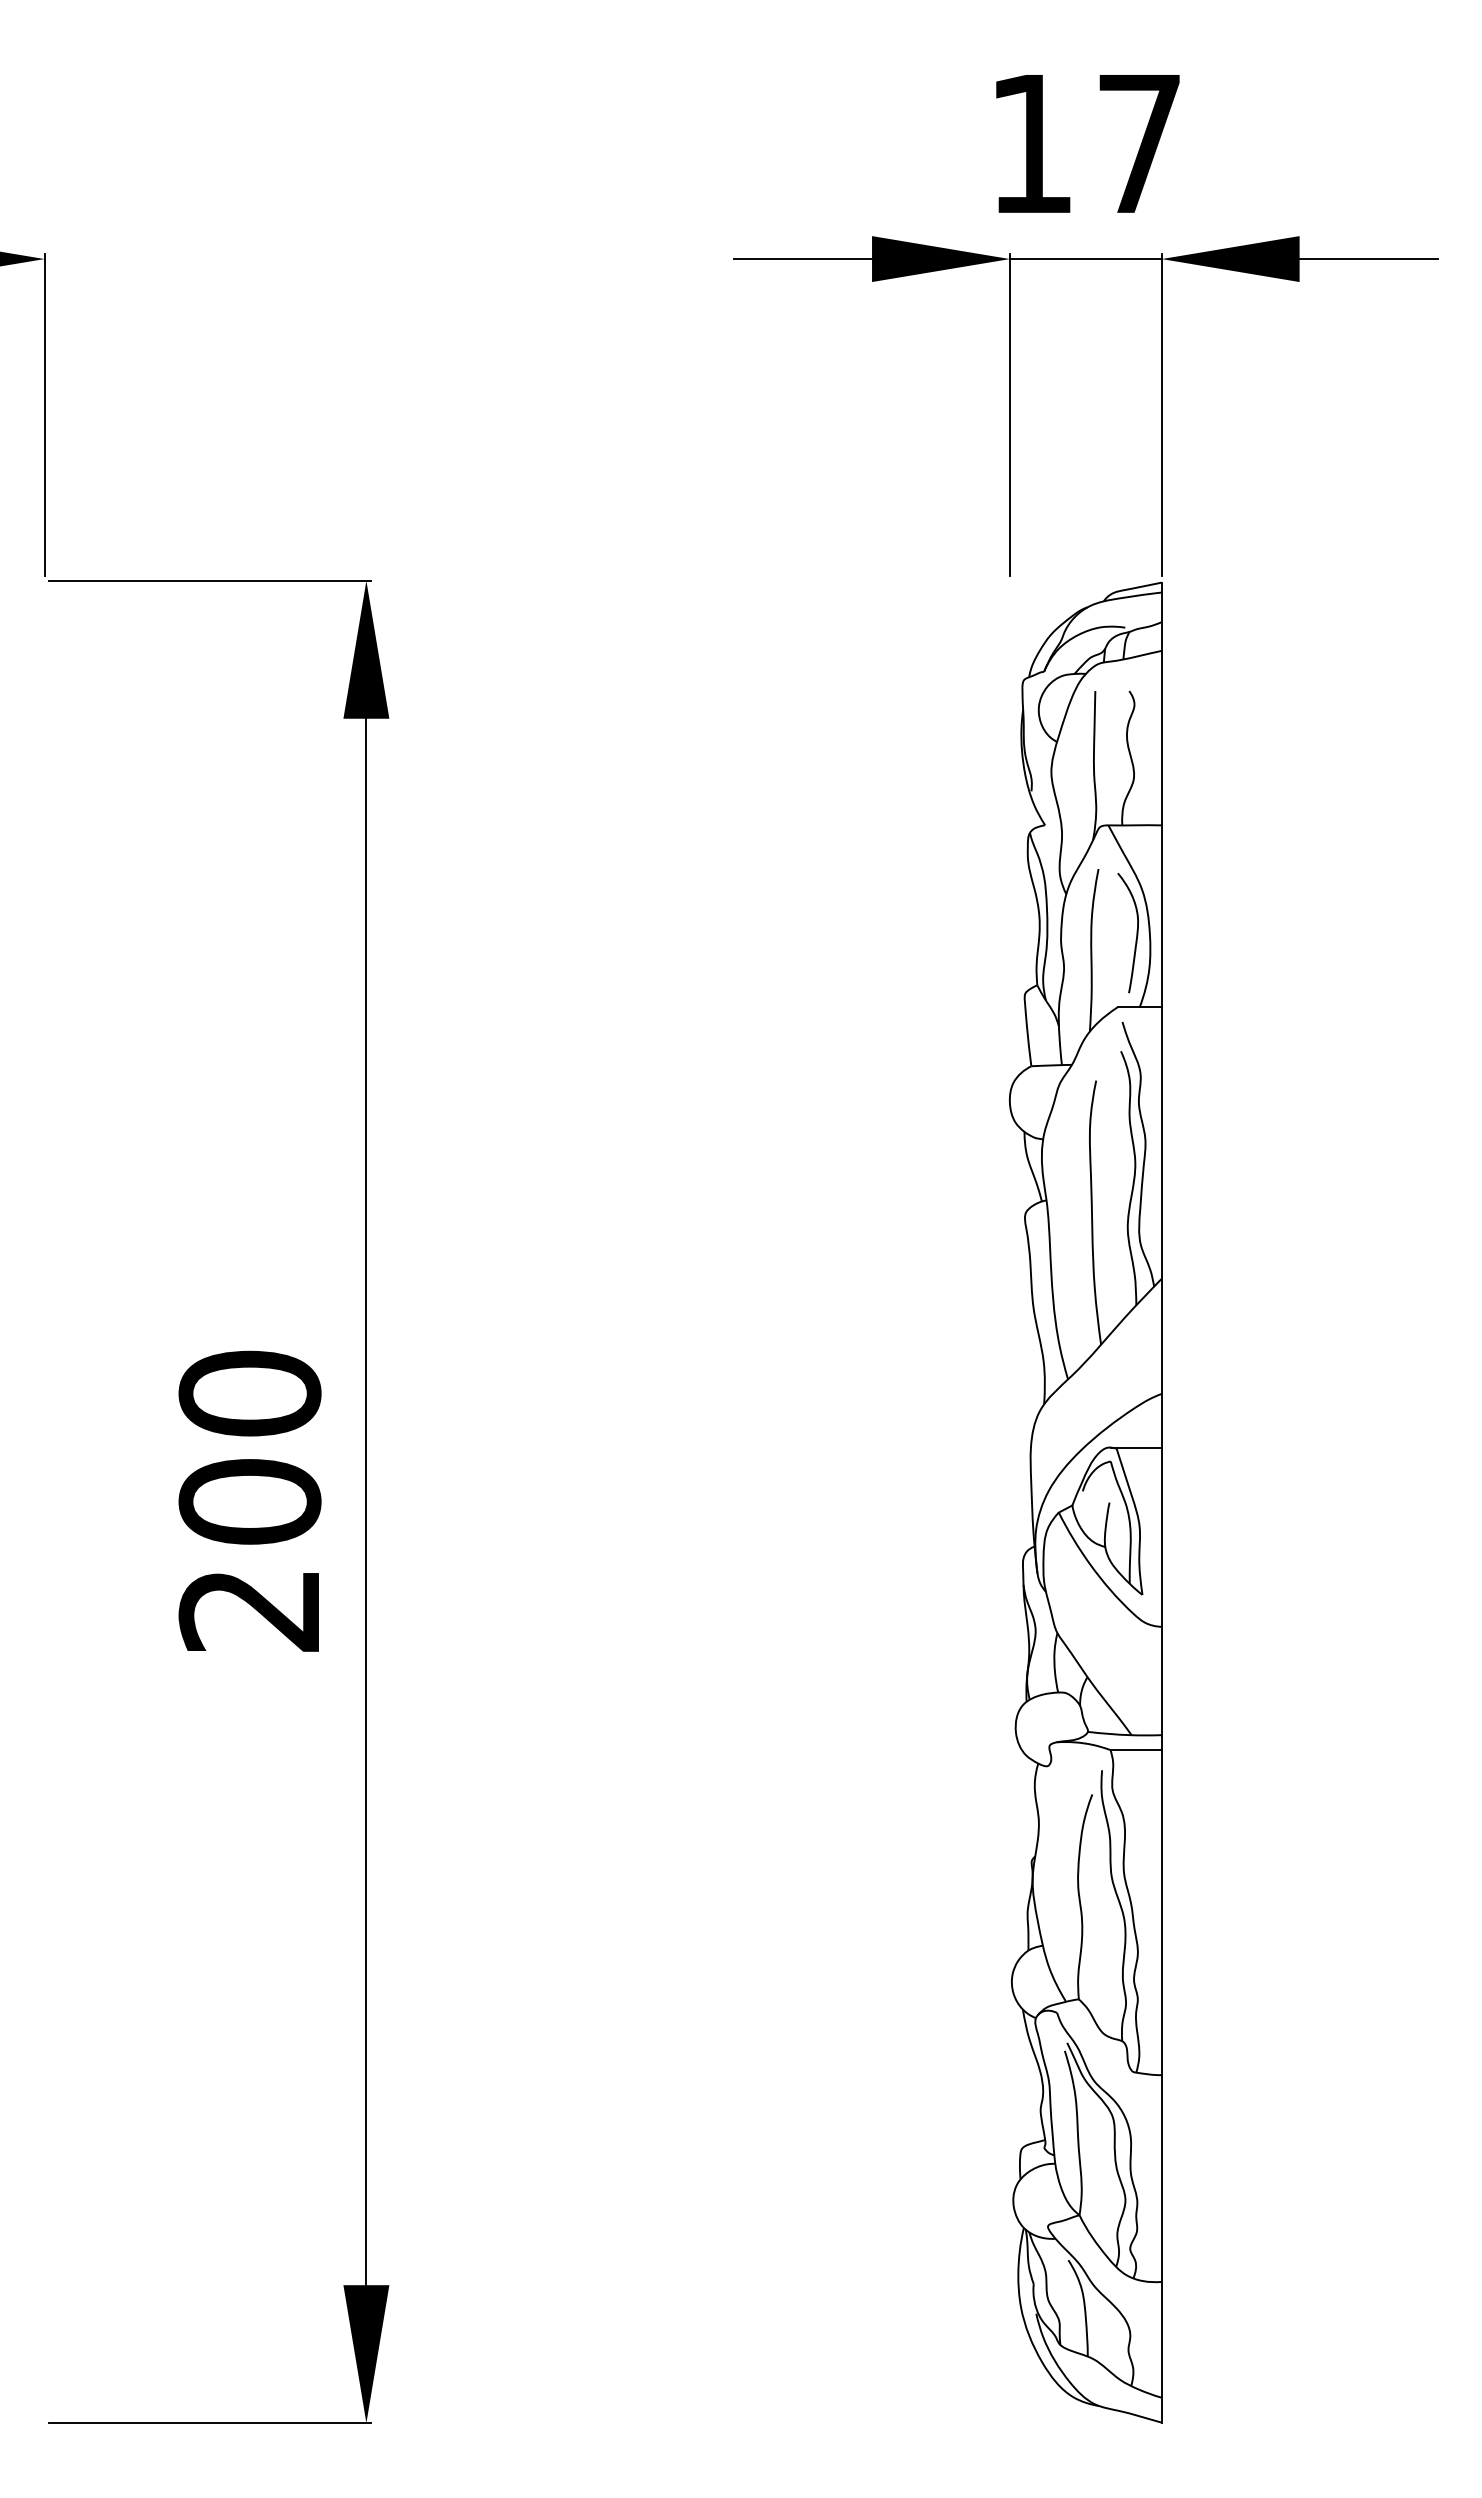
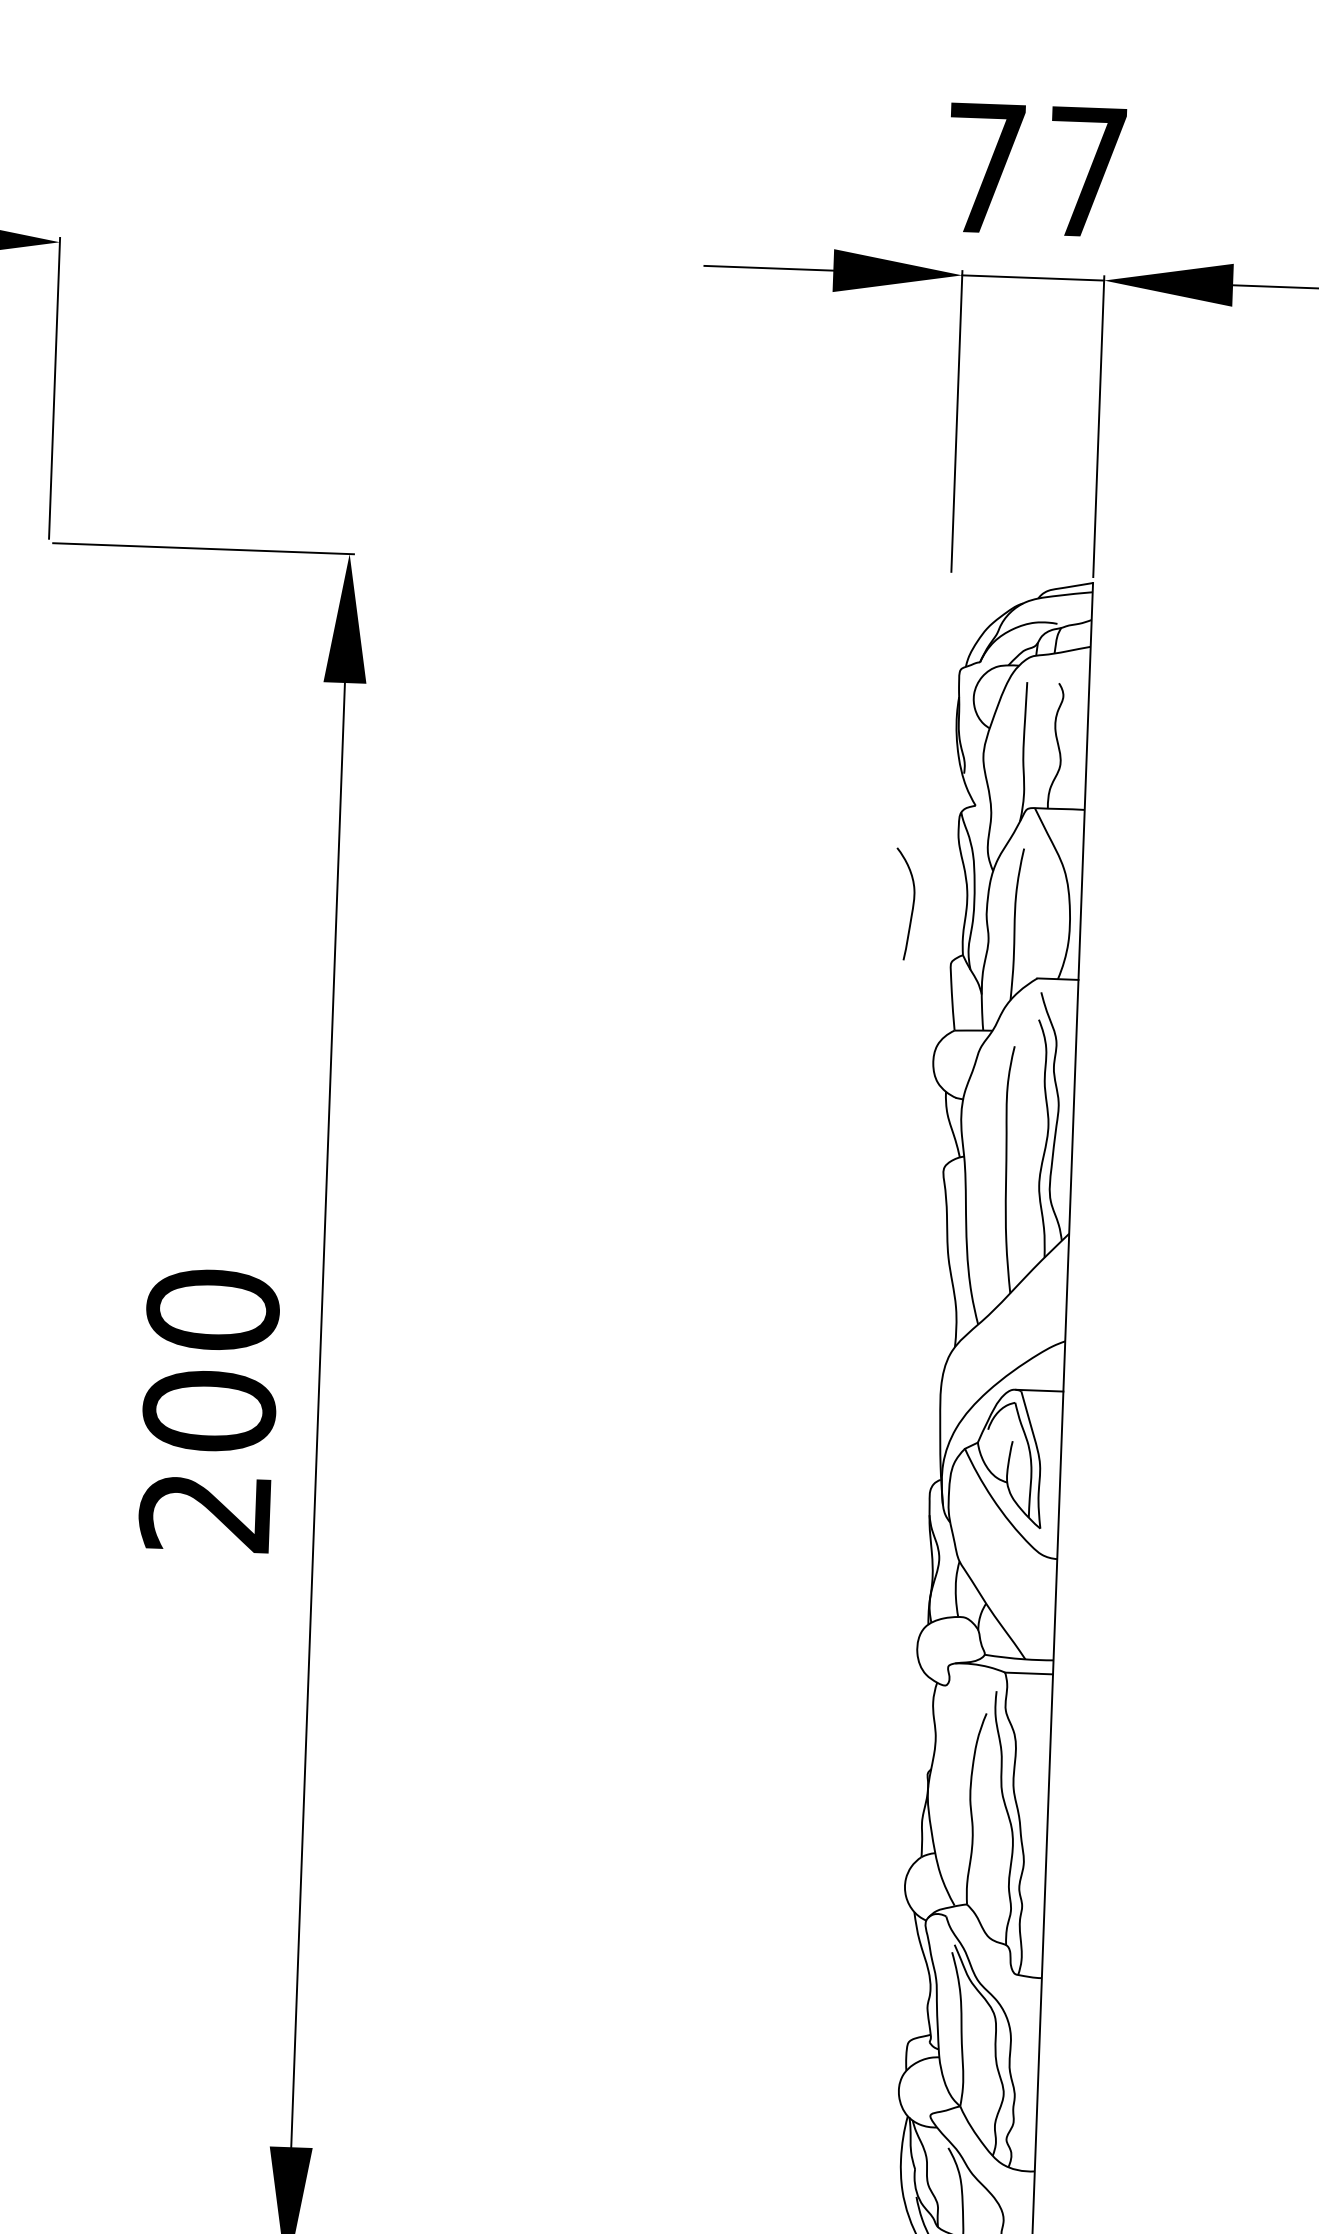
text: (1031, 143) -> (986, 168), 17 -> 77
curve: (1136, 933) -> (912, 904), moved

